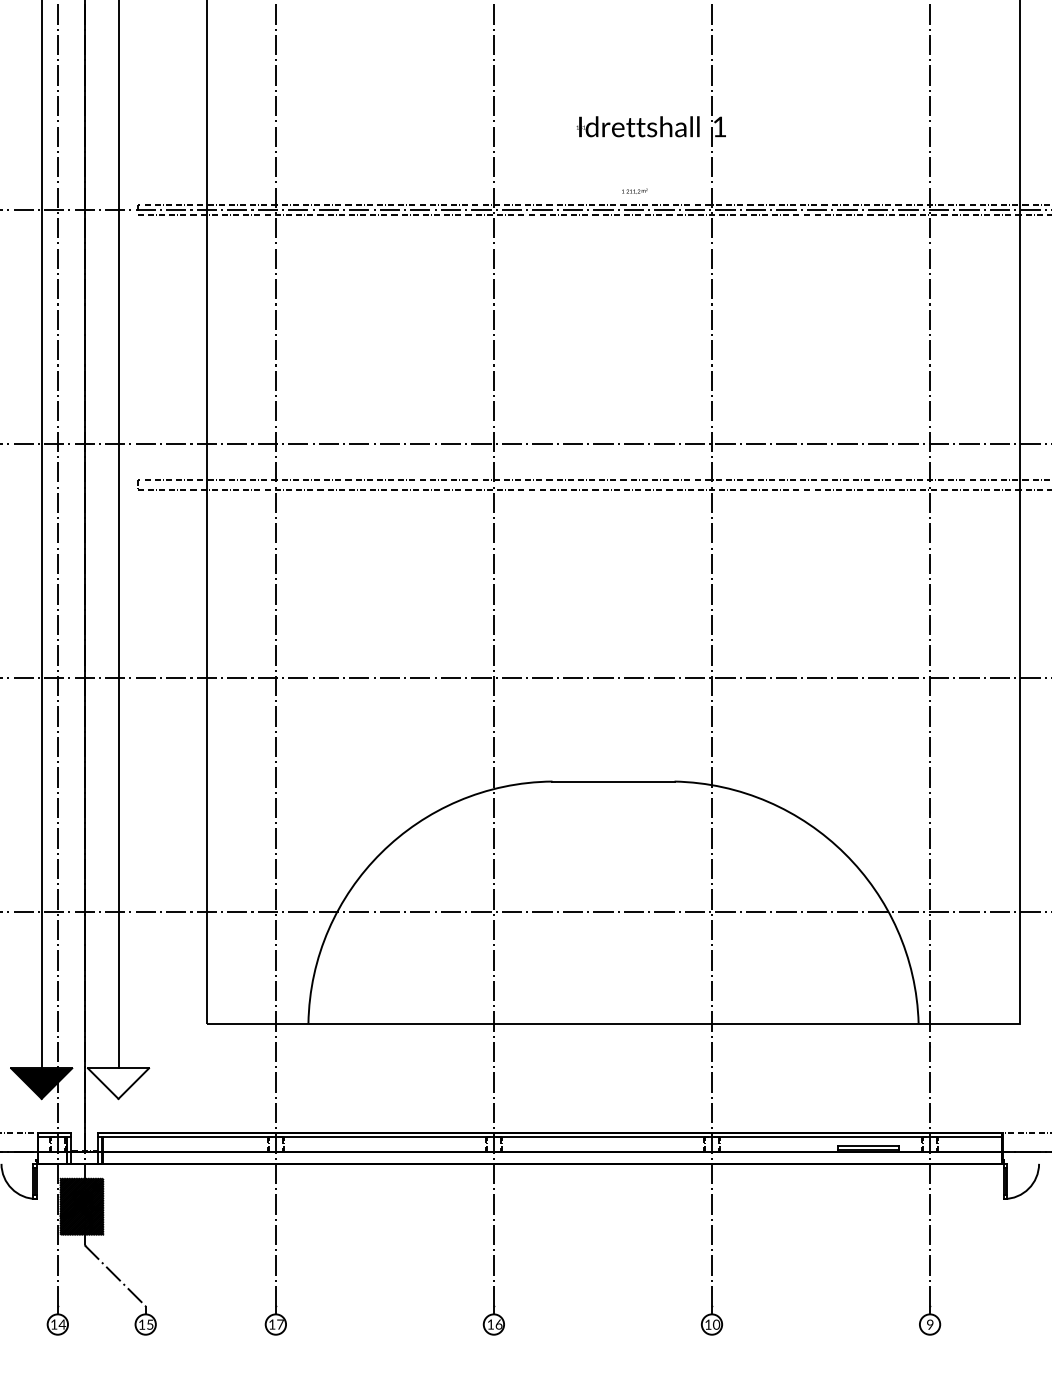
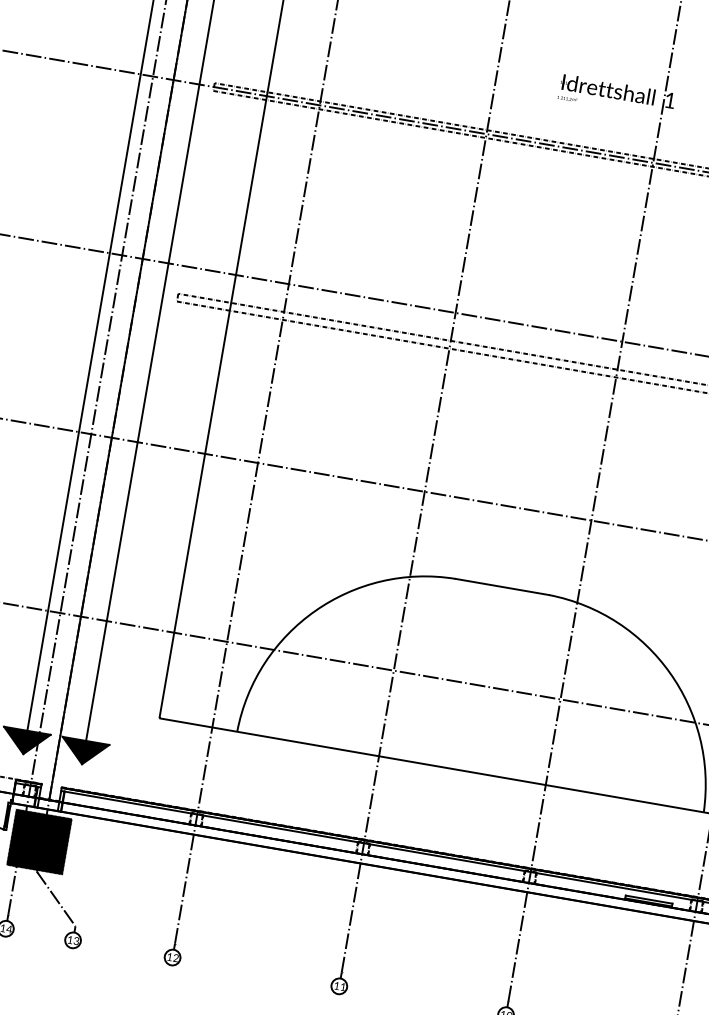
text: (634, 190) -> (567, 98), moved
fill: (118, 1083) -> (84, 752), added
hatch: (81, 1206) -> (39, 841), added
text: (150, 1324) -> (76, 940), 15 -> 13
text: (280, 1324) -> (176, 958), 17 -> 12
text: (498, 1324) -> (342, 986), 16 -> 11

